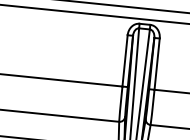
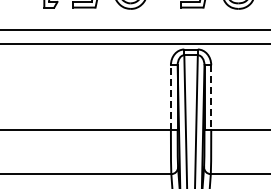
line: (124, 60) -> (170, 97), solid -> dashed
line: (157, 64) -> (211, 98), solid -> dashed

